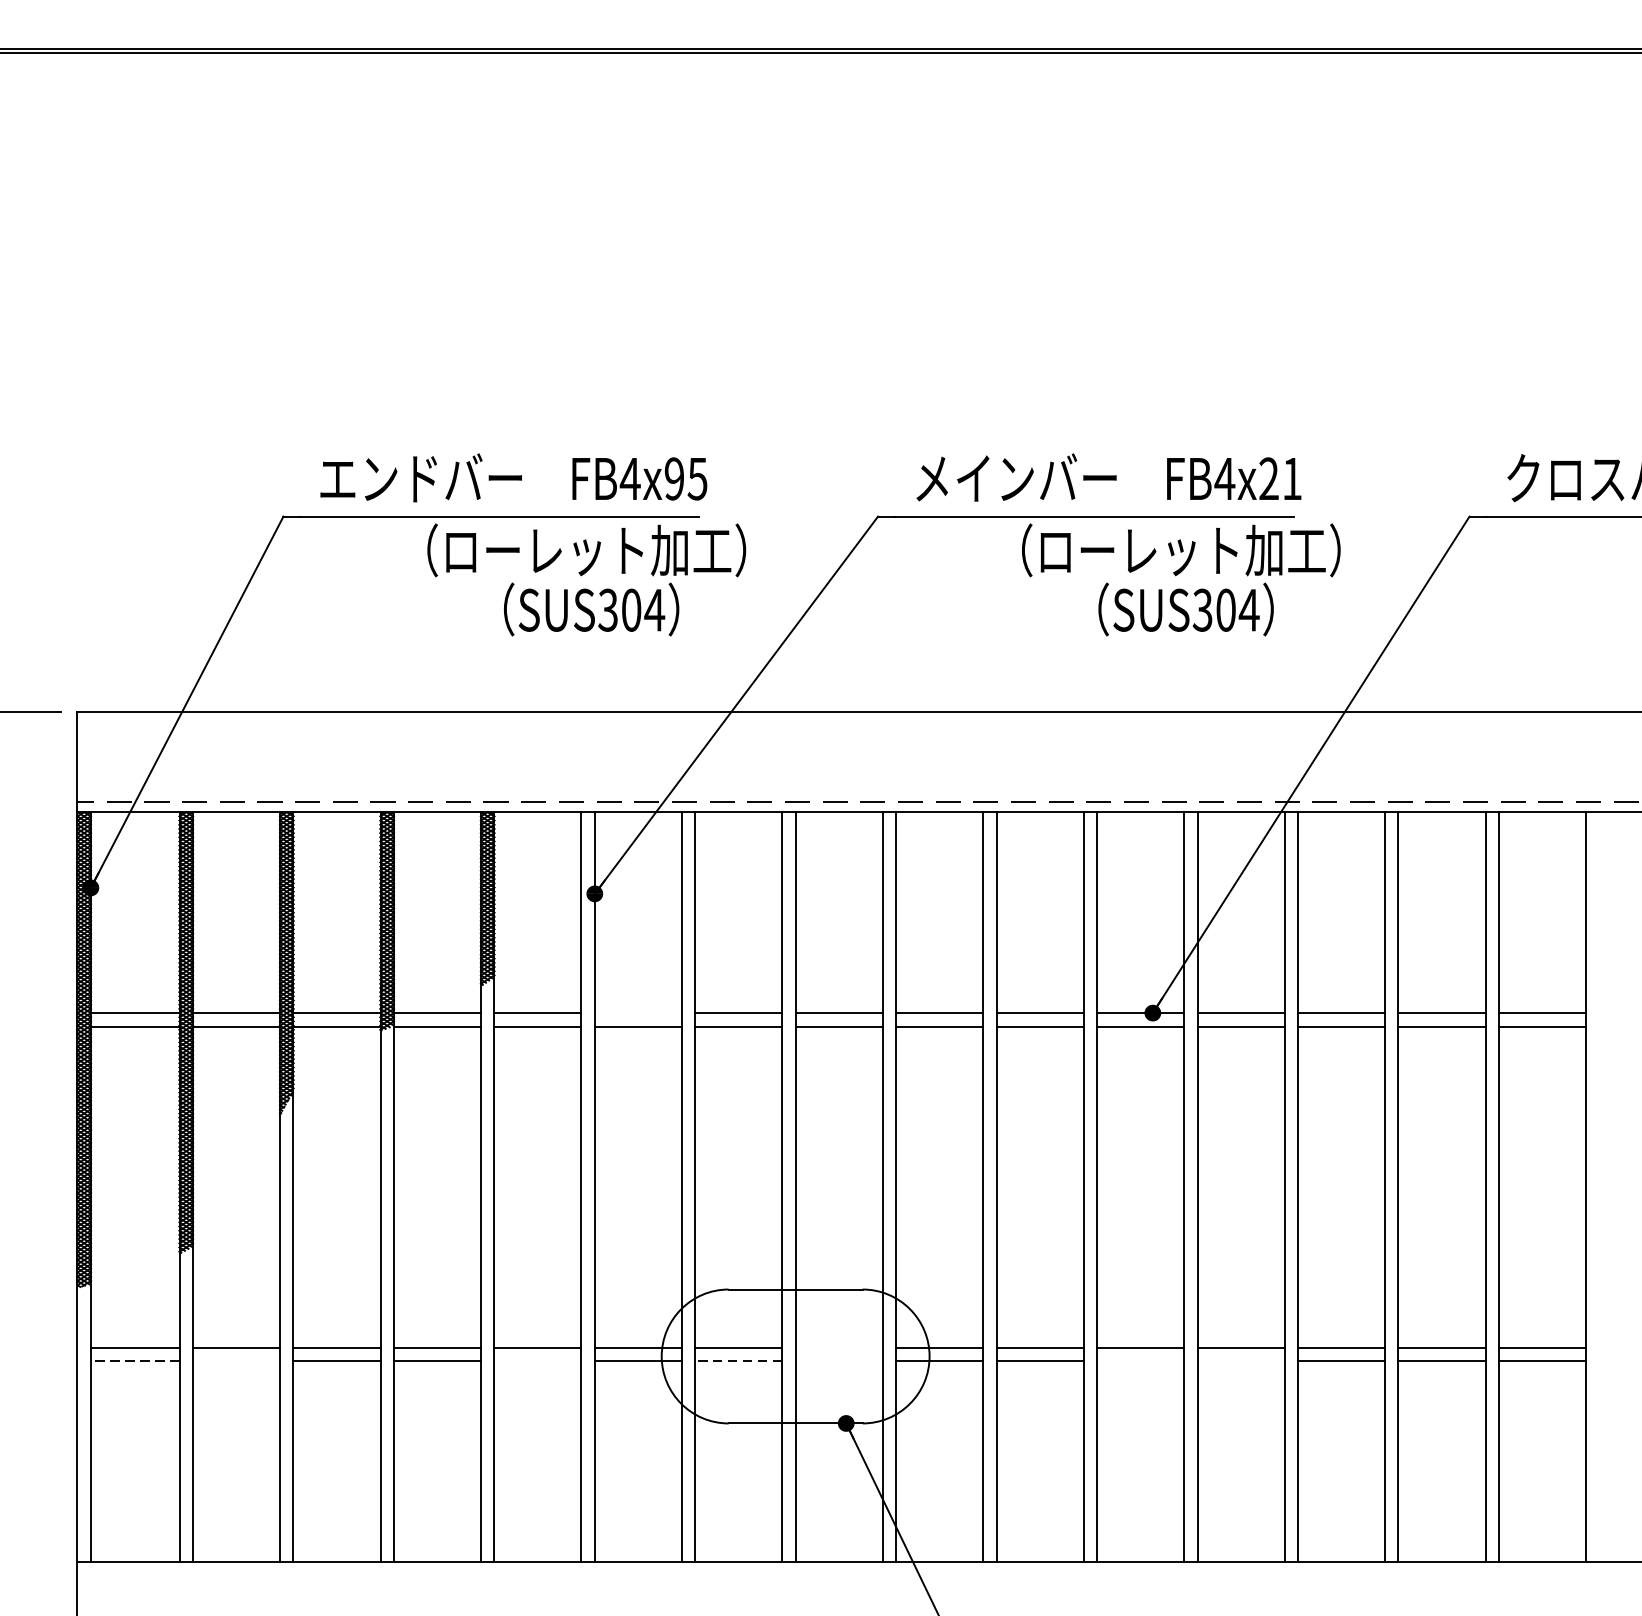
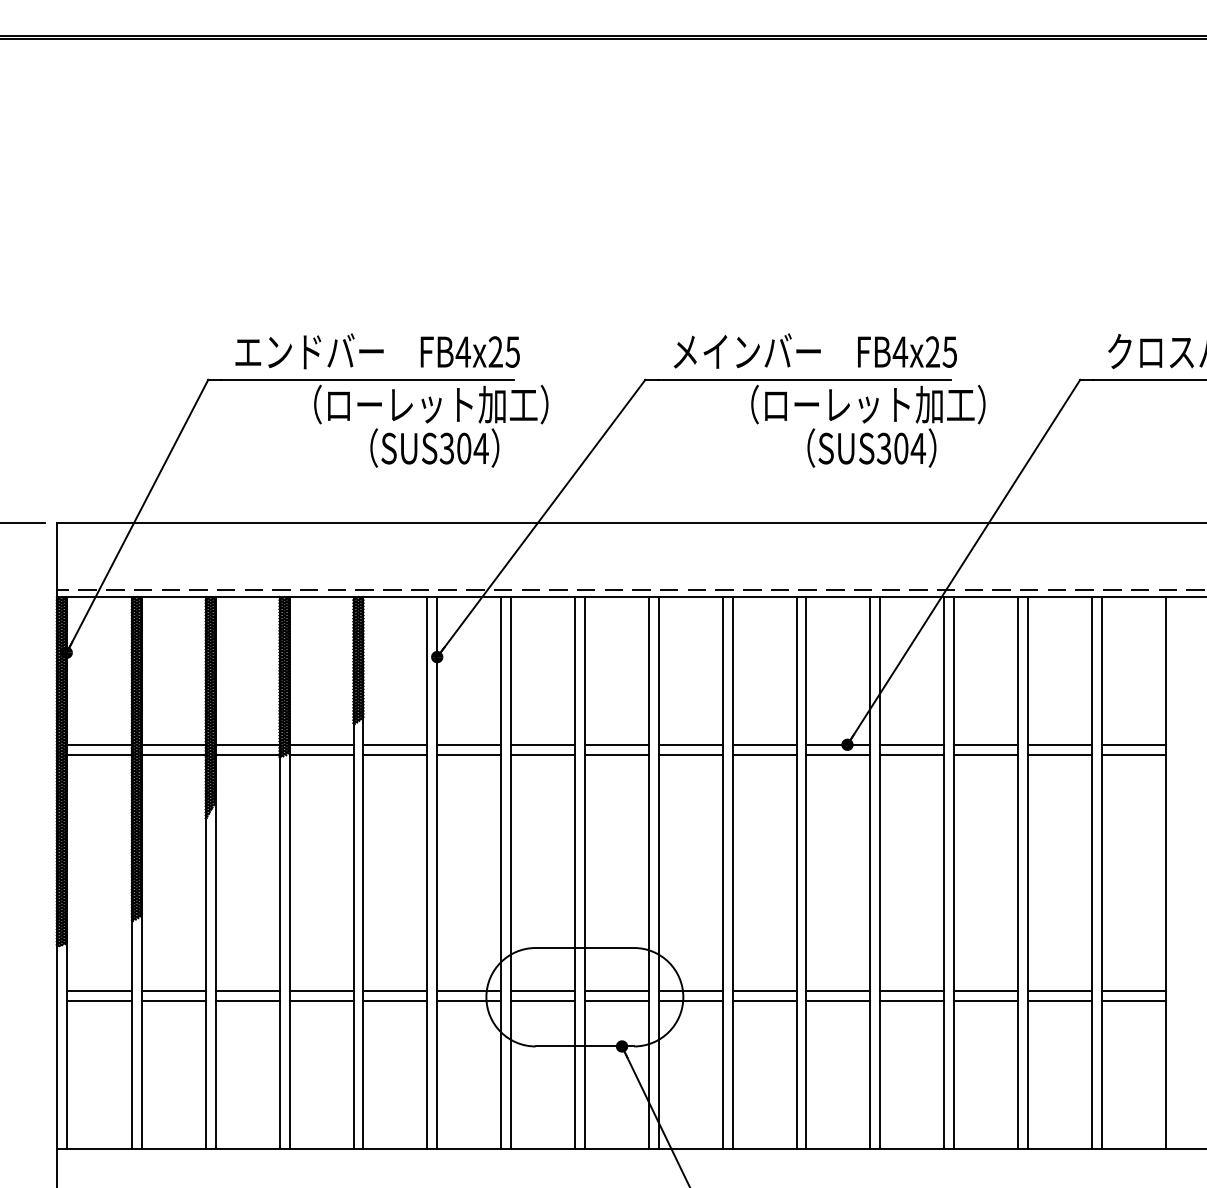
text: (674, 478) -> (495, 351), FB4x95 -> FB4x25
text: (1291, 478) -> (949, 351), FB4x21 -> FB4x25
line: (638, 1012) -> (469, 744), added
line: (838, 1347) -> (616, 990), added
line: (135, 1360) -> (99, 1000), dashed -> solid
line: (236, 1360) -> (173, 1000), added
line: (538, 1360) -> (395, 1000), added
line: (738, 1360) -> (542, 1000), dashed -> solid
line: (838, 1360) -> (616, 1000), added
line: (1140, 1360) -> (838, 1000), added
line: (1241, 1360) -> (912, 1000), added

